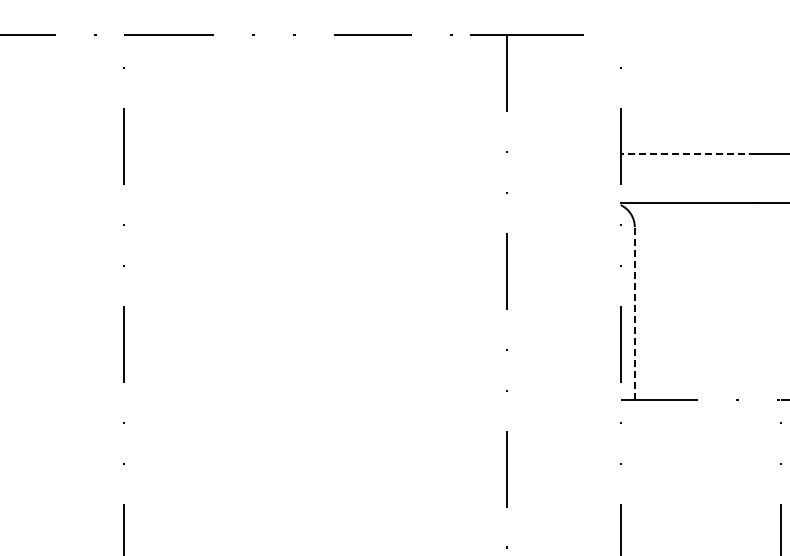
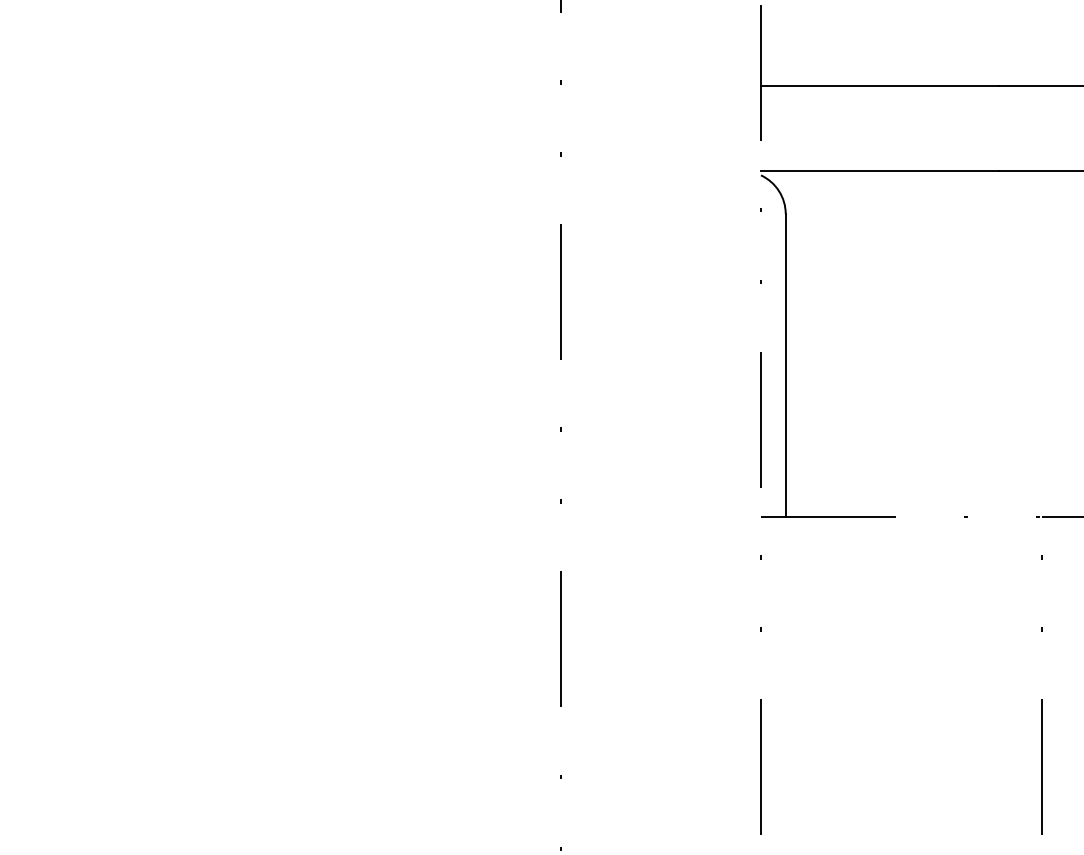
line: (688, 154) -> (880, 86), dashed -> solid
line: (634, 312) -> (785, 363), dashed -> solid

